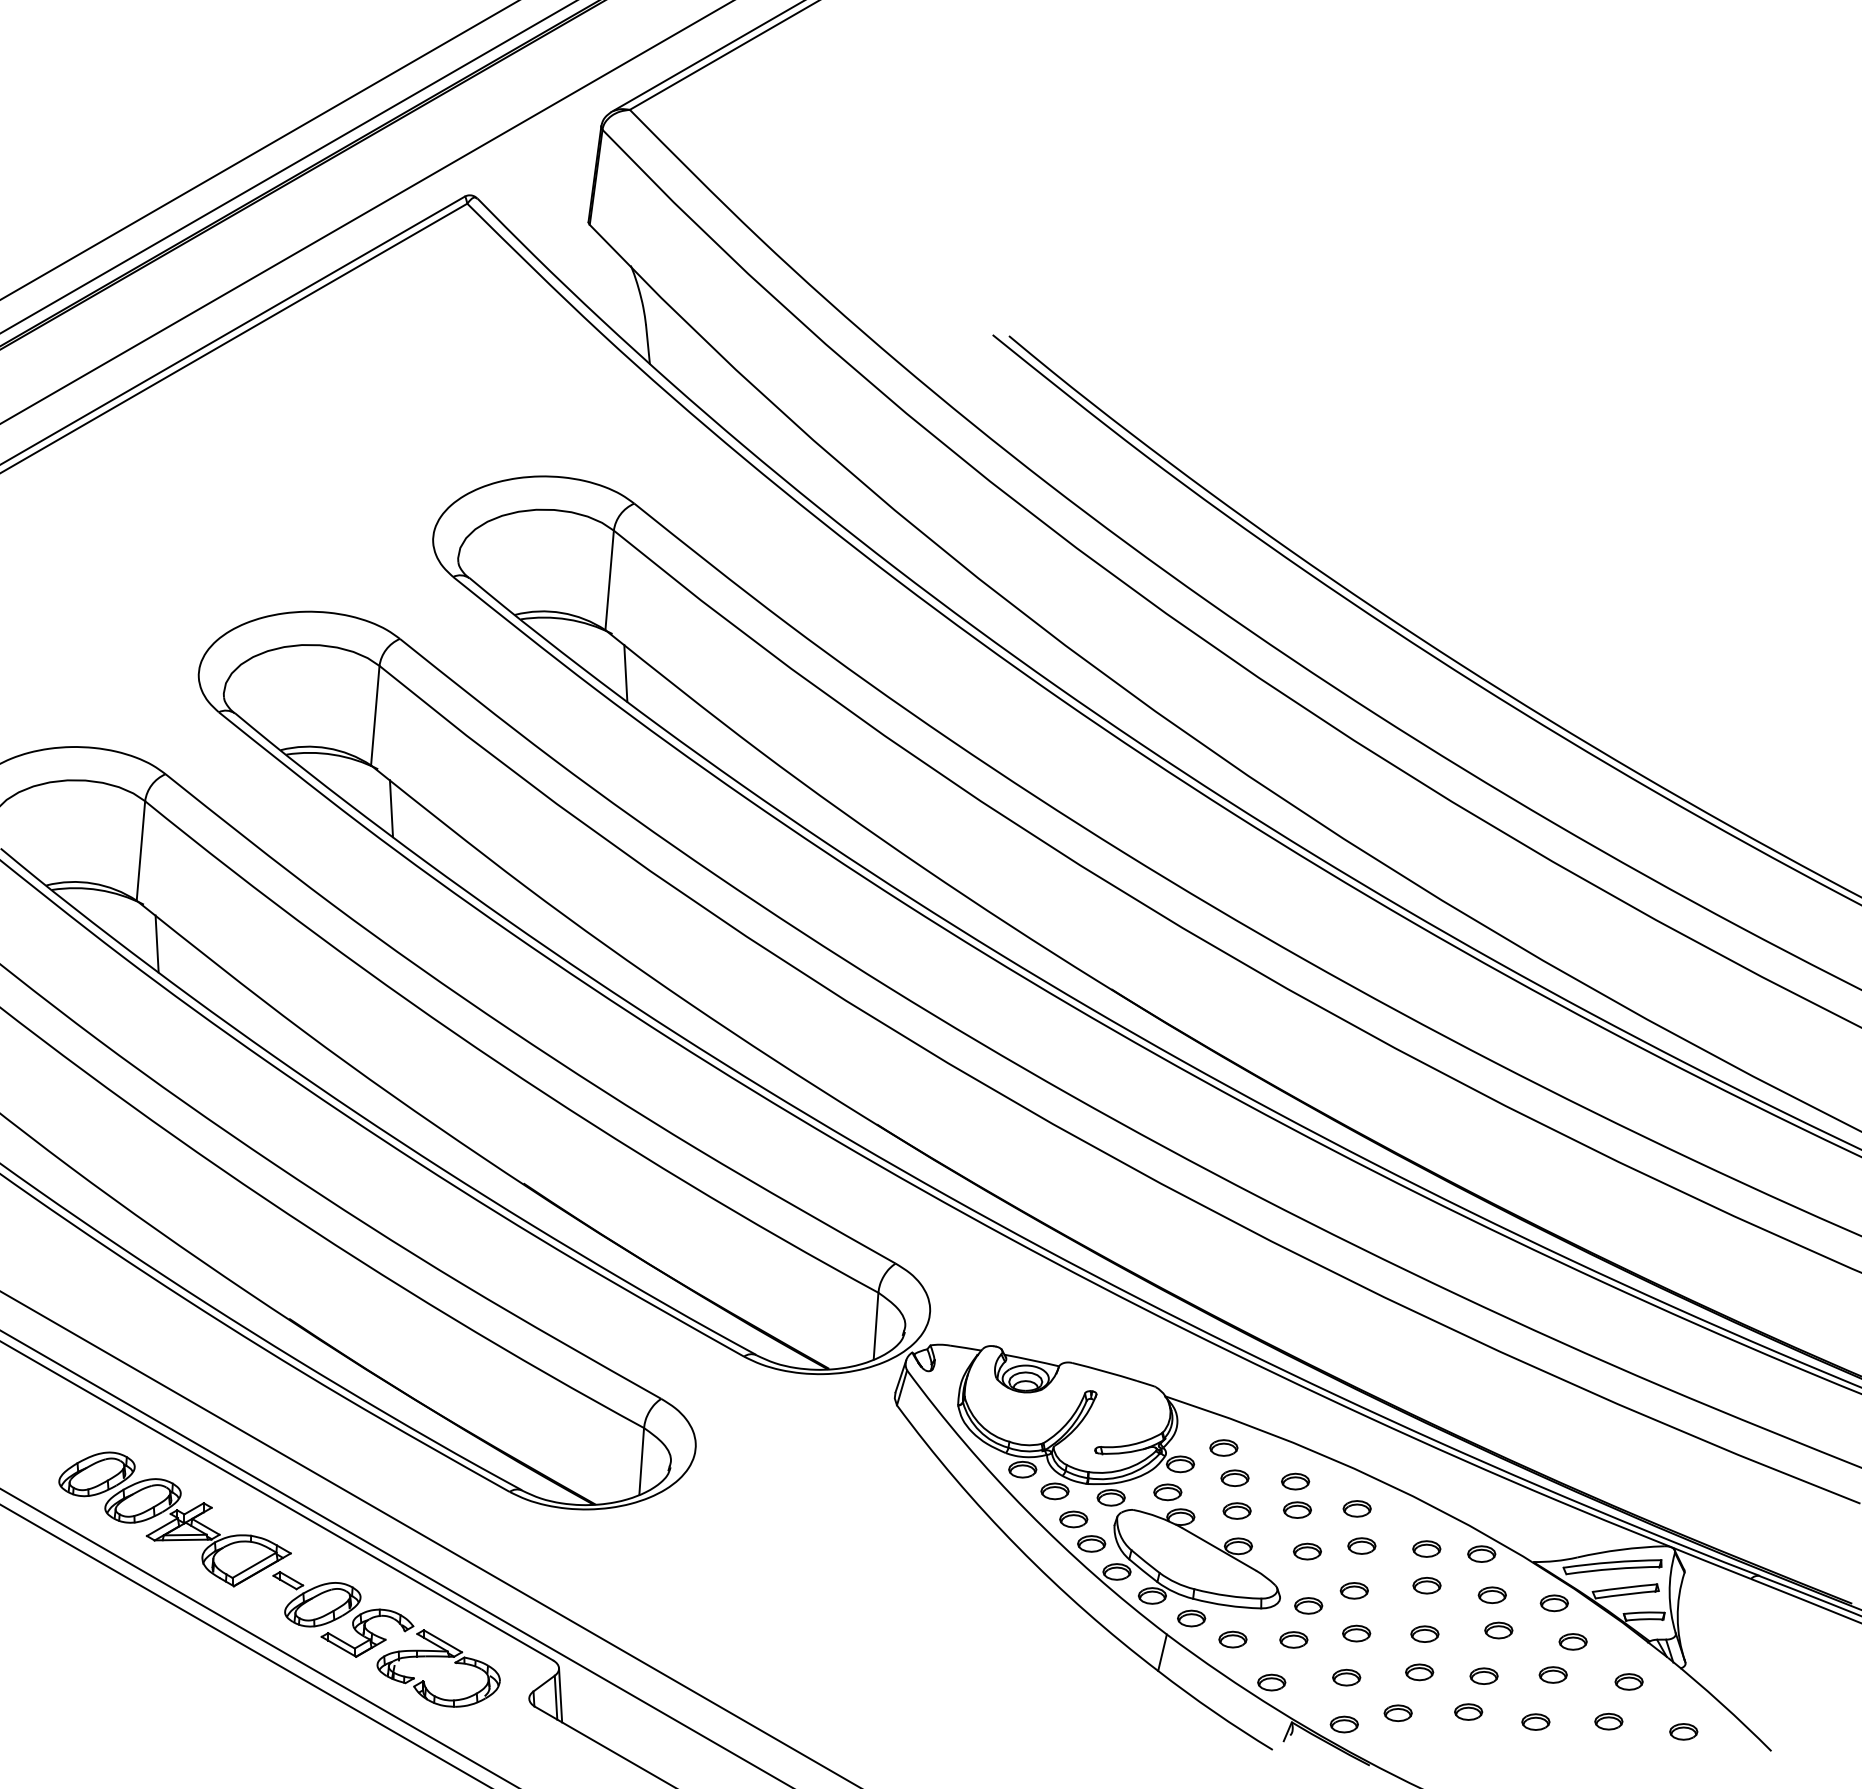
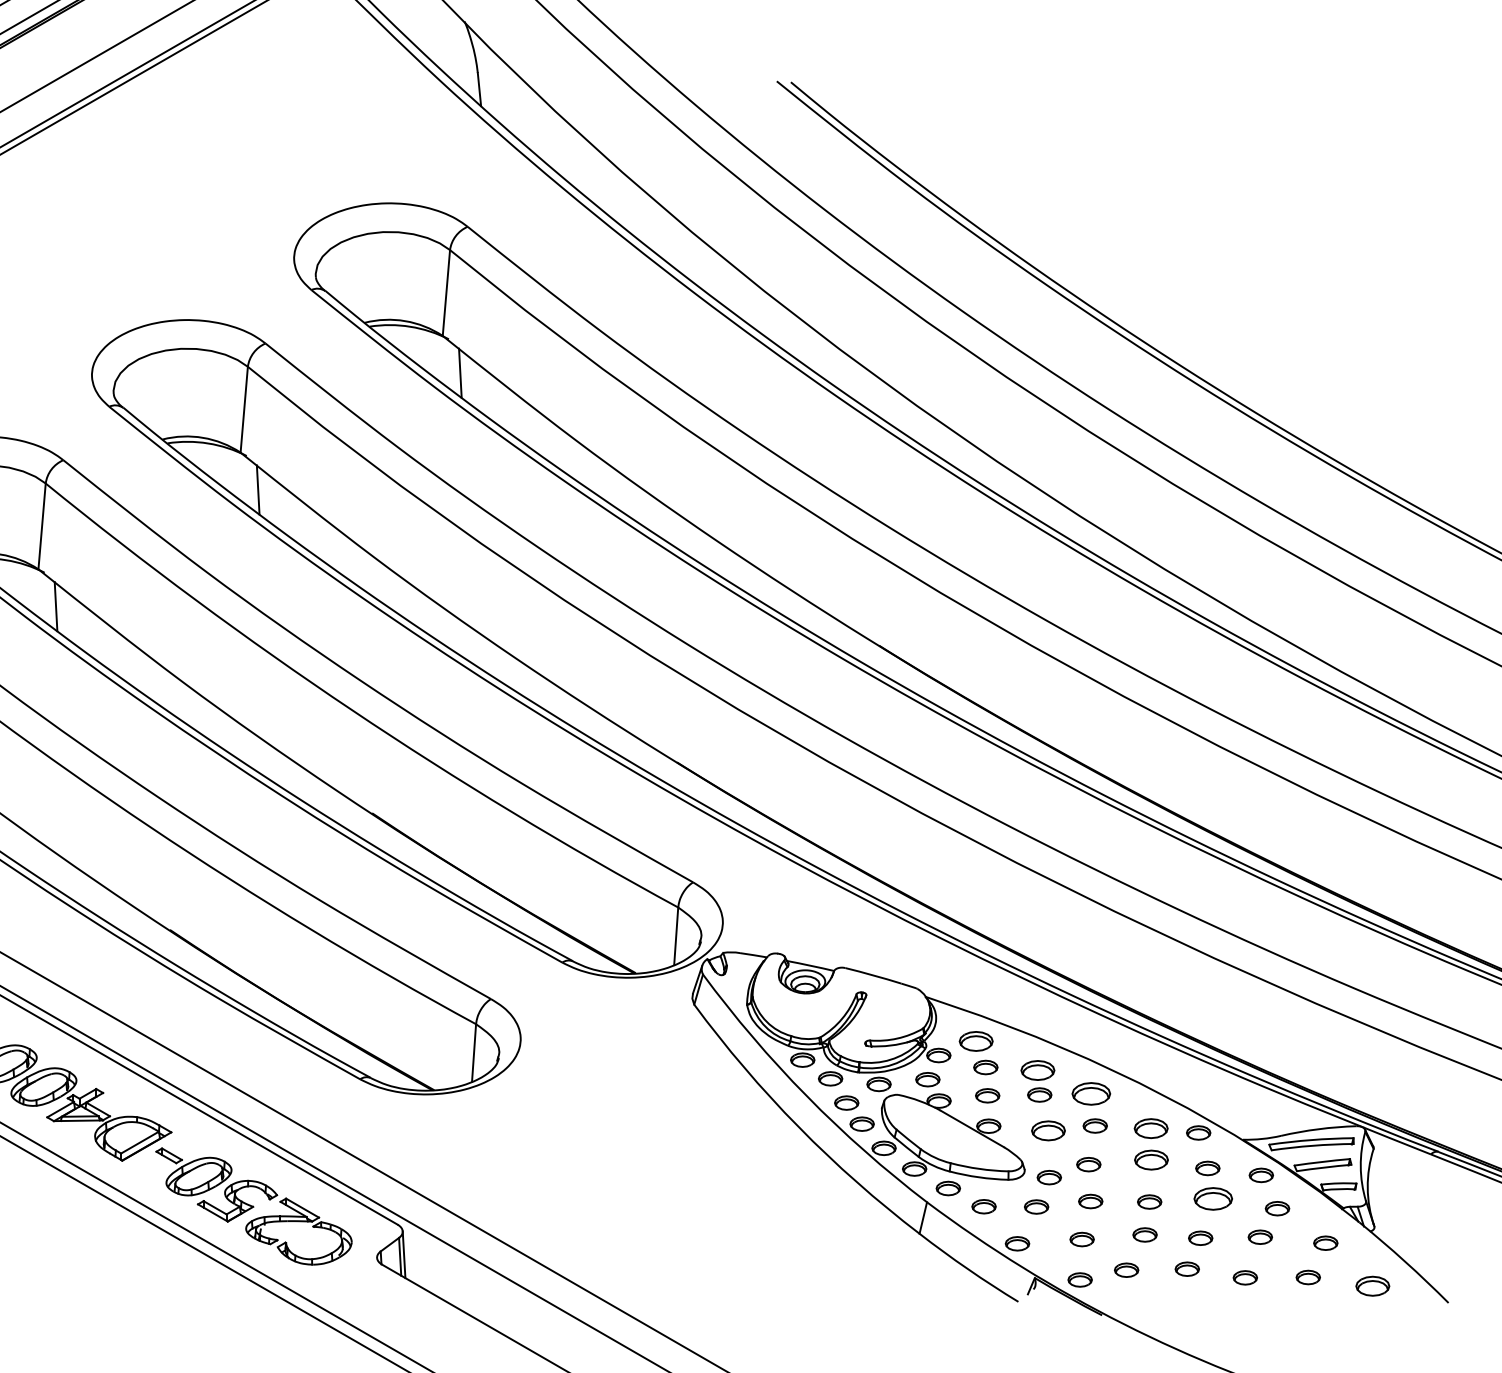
part: (1223, 1447) -> (975, 1040), size x1.4
part: (1295, 1481) -> (1038, 1070), size x1.4
part: (1356, 1508) -> (1090, 1093), size x1.6
part: (1426, 1548) -> (1151, 1128), size x1.4
part: (1306, 1551) -> (1047, 1130), size x1.4
part: (1426, 1585) -> (1151, 1160), size x1.4
part: (1498, 1630) -> (1213, 1198), size x1.6
part: (1683, 1731) -> (1372, 1285), size x1.4

